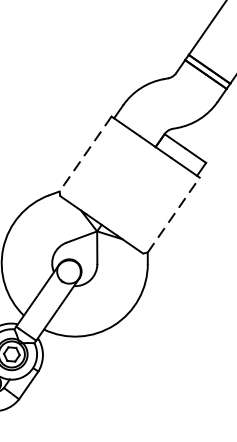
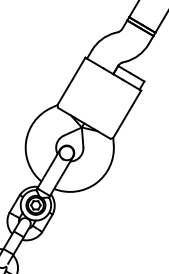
line: (85, 154) -> (71, 81), dashed -> solid
line: (174, 215) -> (127, 114), dashed -> solid

